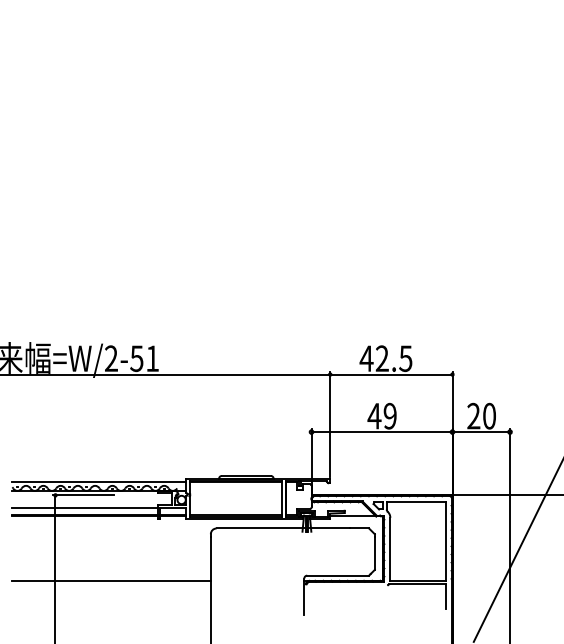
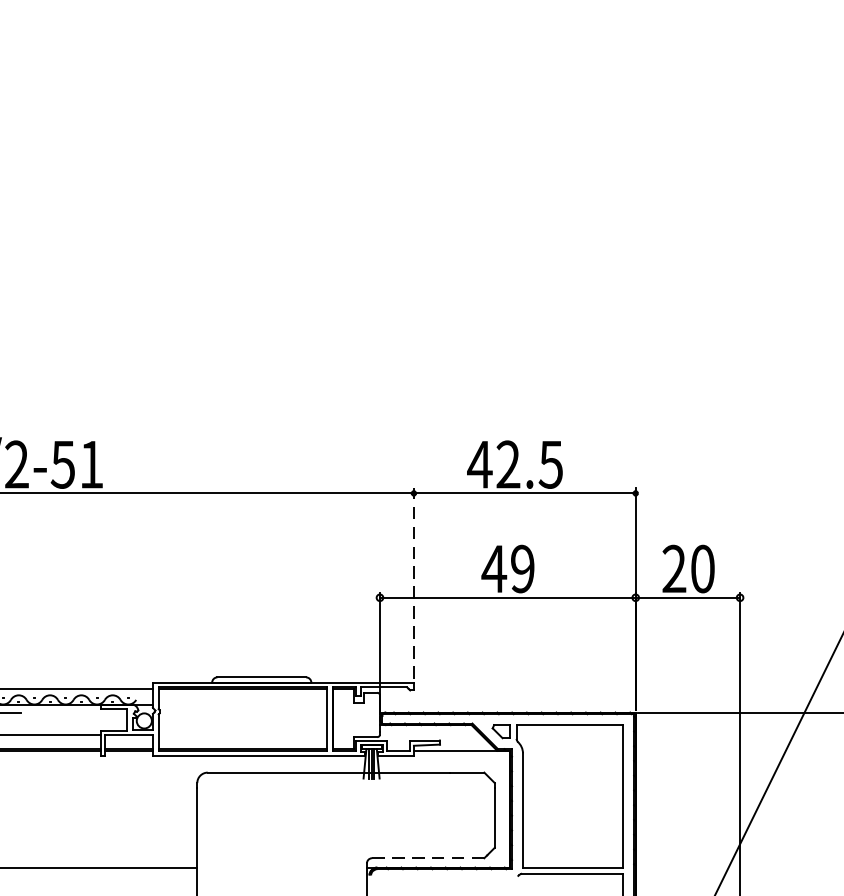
line: (330, 424) -> (414, 584), solid -> dashed
line: (338, 575) -> (428, 857), solid -> dashed

